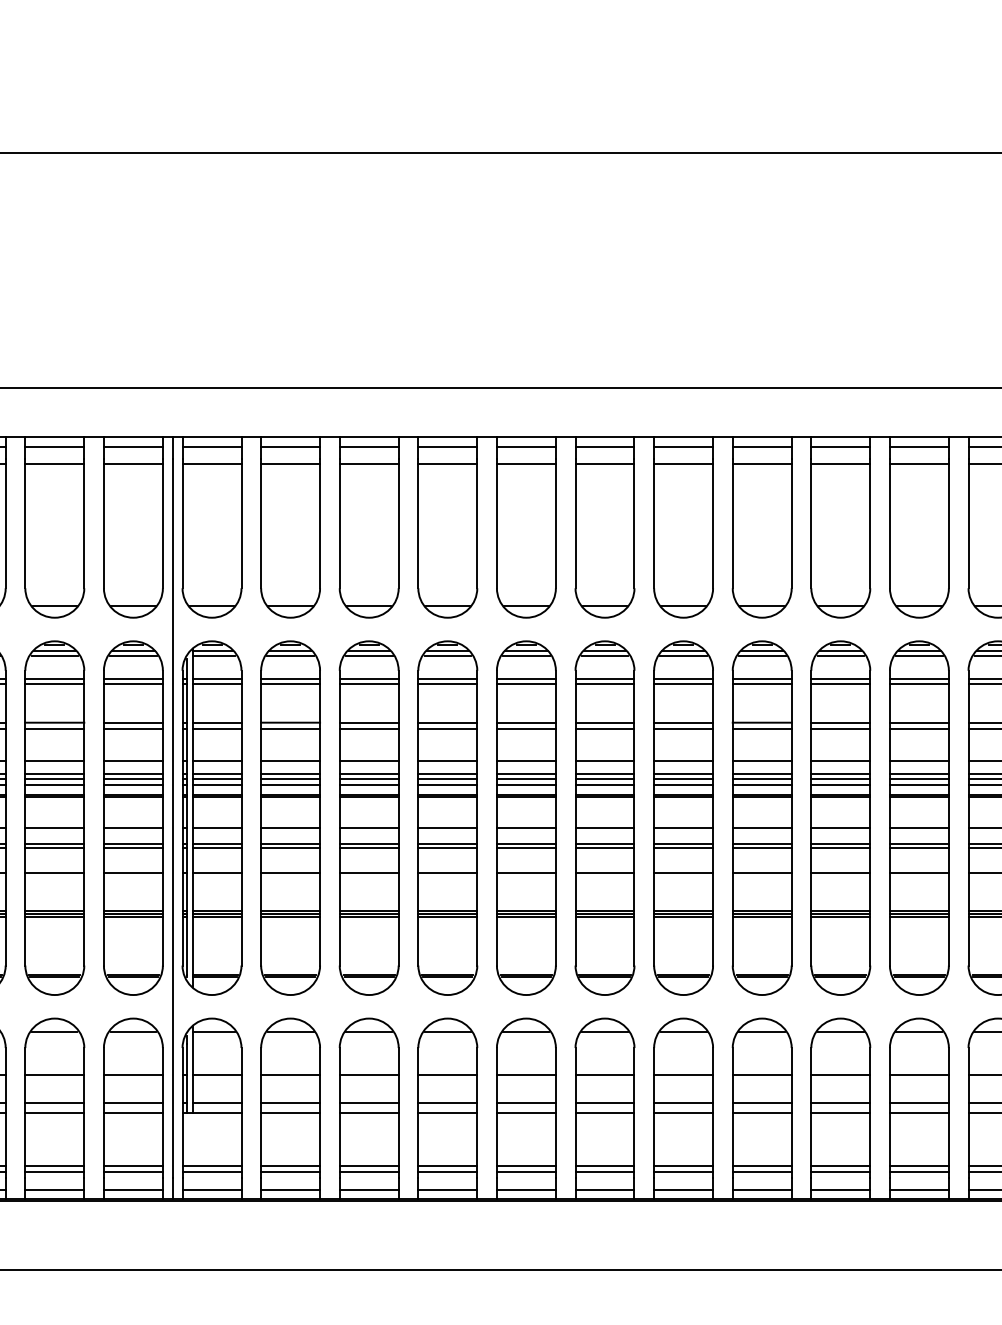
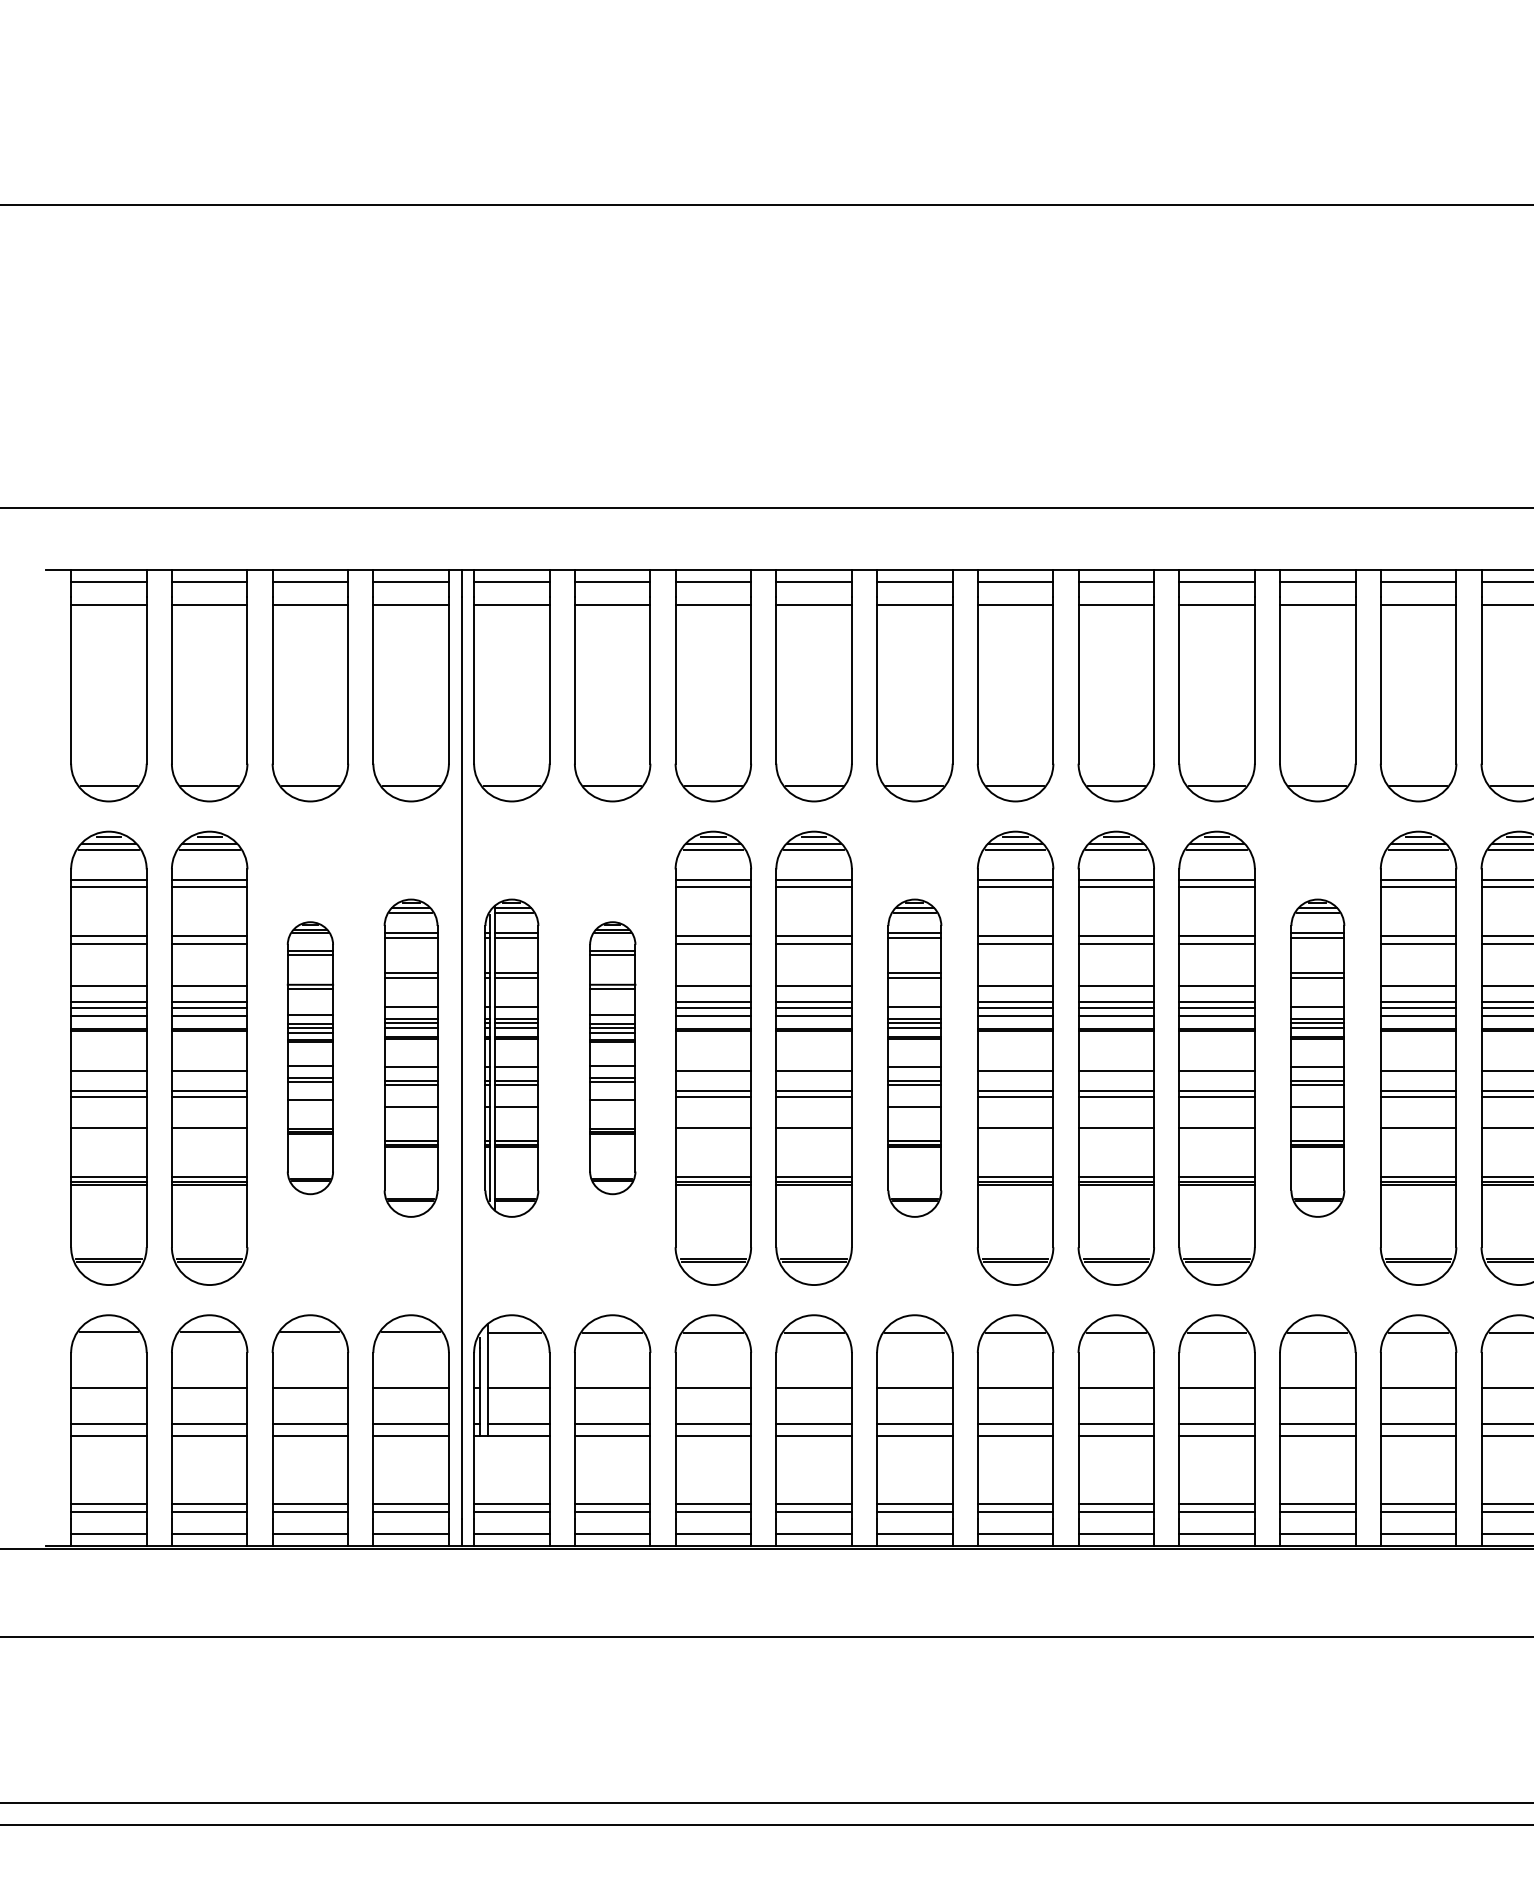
part: (54, 817) -> (310, 1057), size x0.6
part: (132, 817) -> (410, 1057), size x0.7
part: (211, 817) -> (511, 1057), size x0.7
part: (290, 817) -> (612, 1057), size x0.6
part: (526, 817) -> (914, 1057), size x0.7
part: (840, 817) -> (1317, 1057), size x0.7

